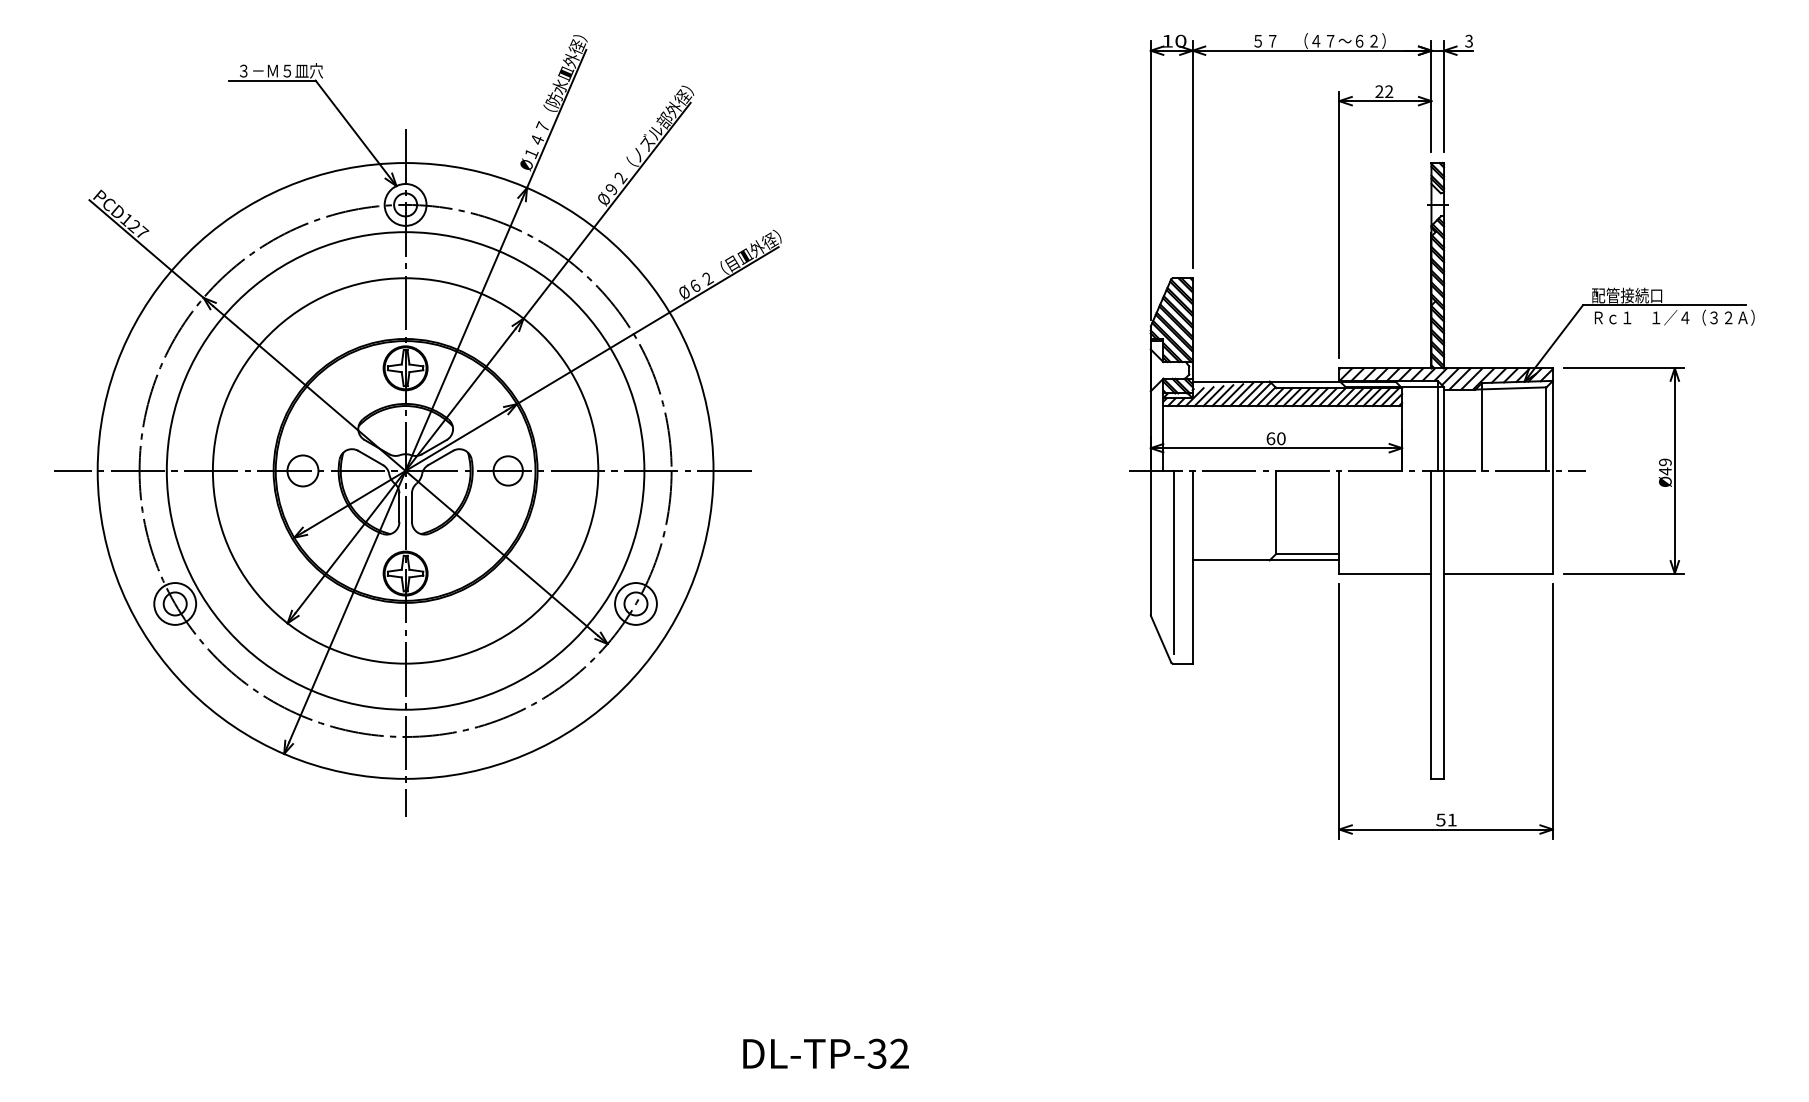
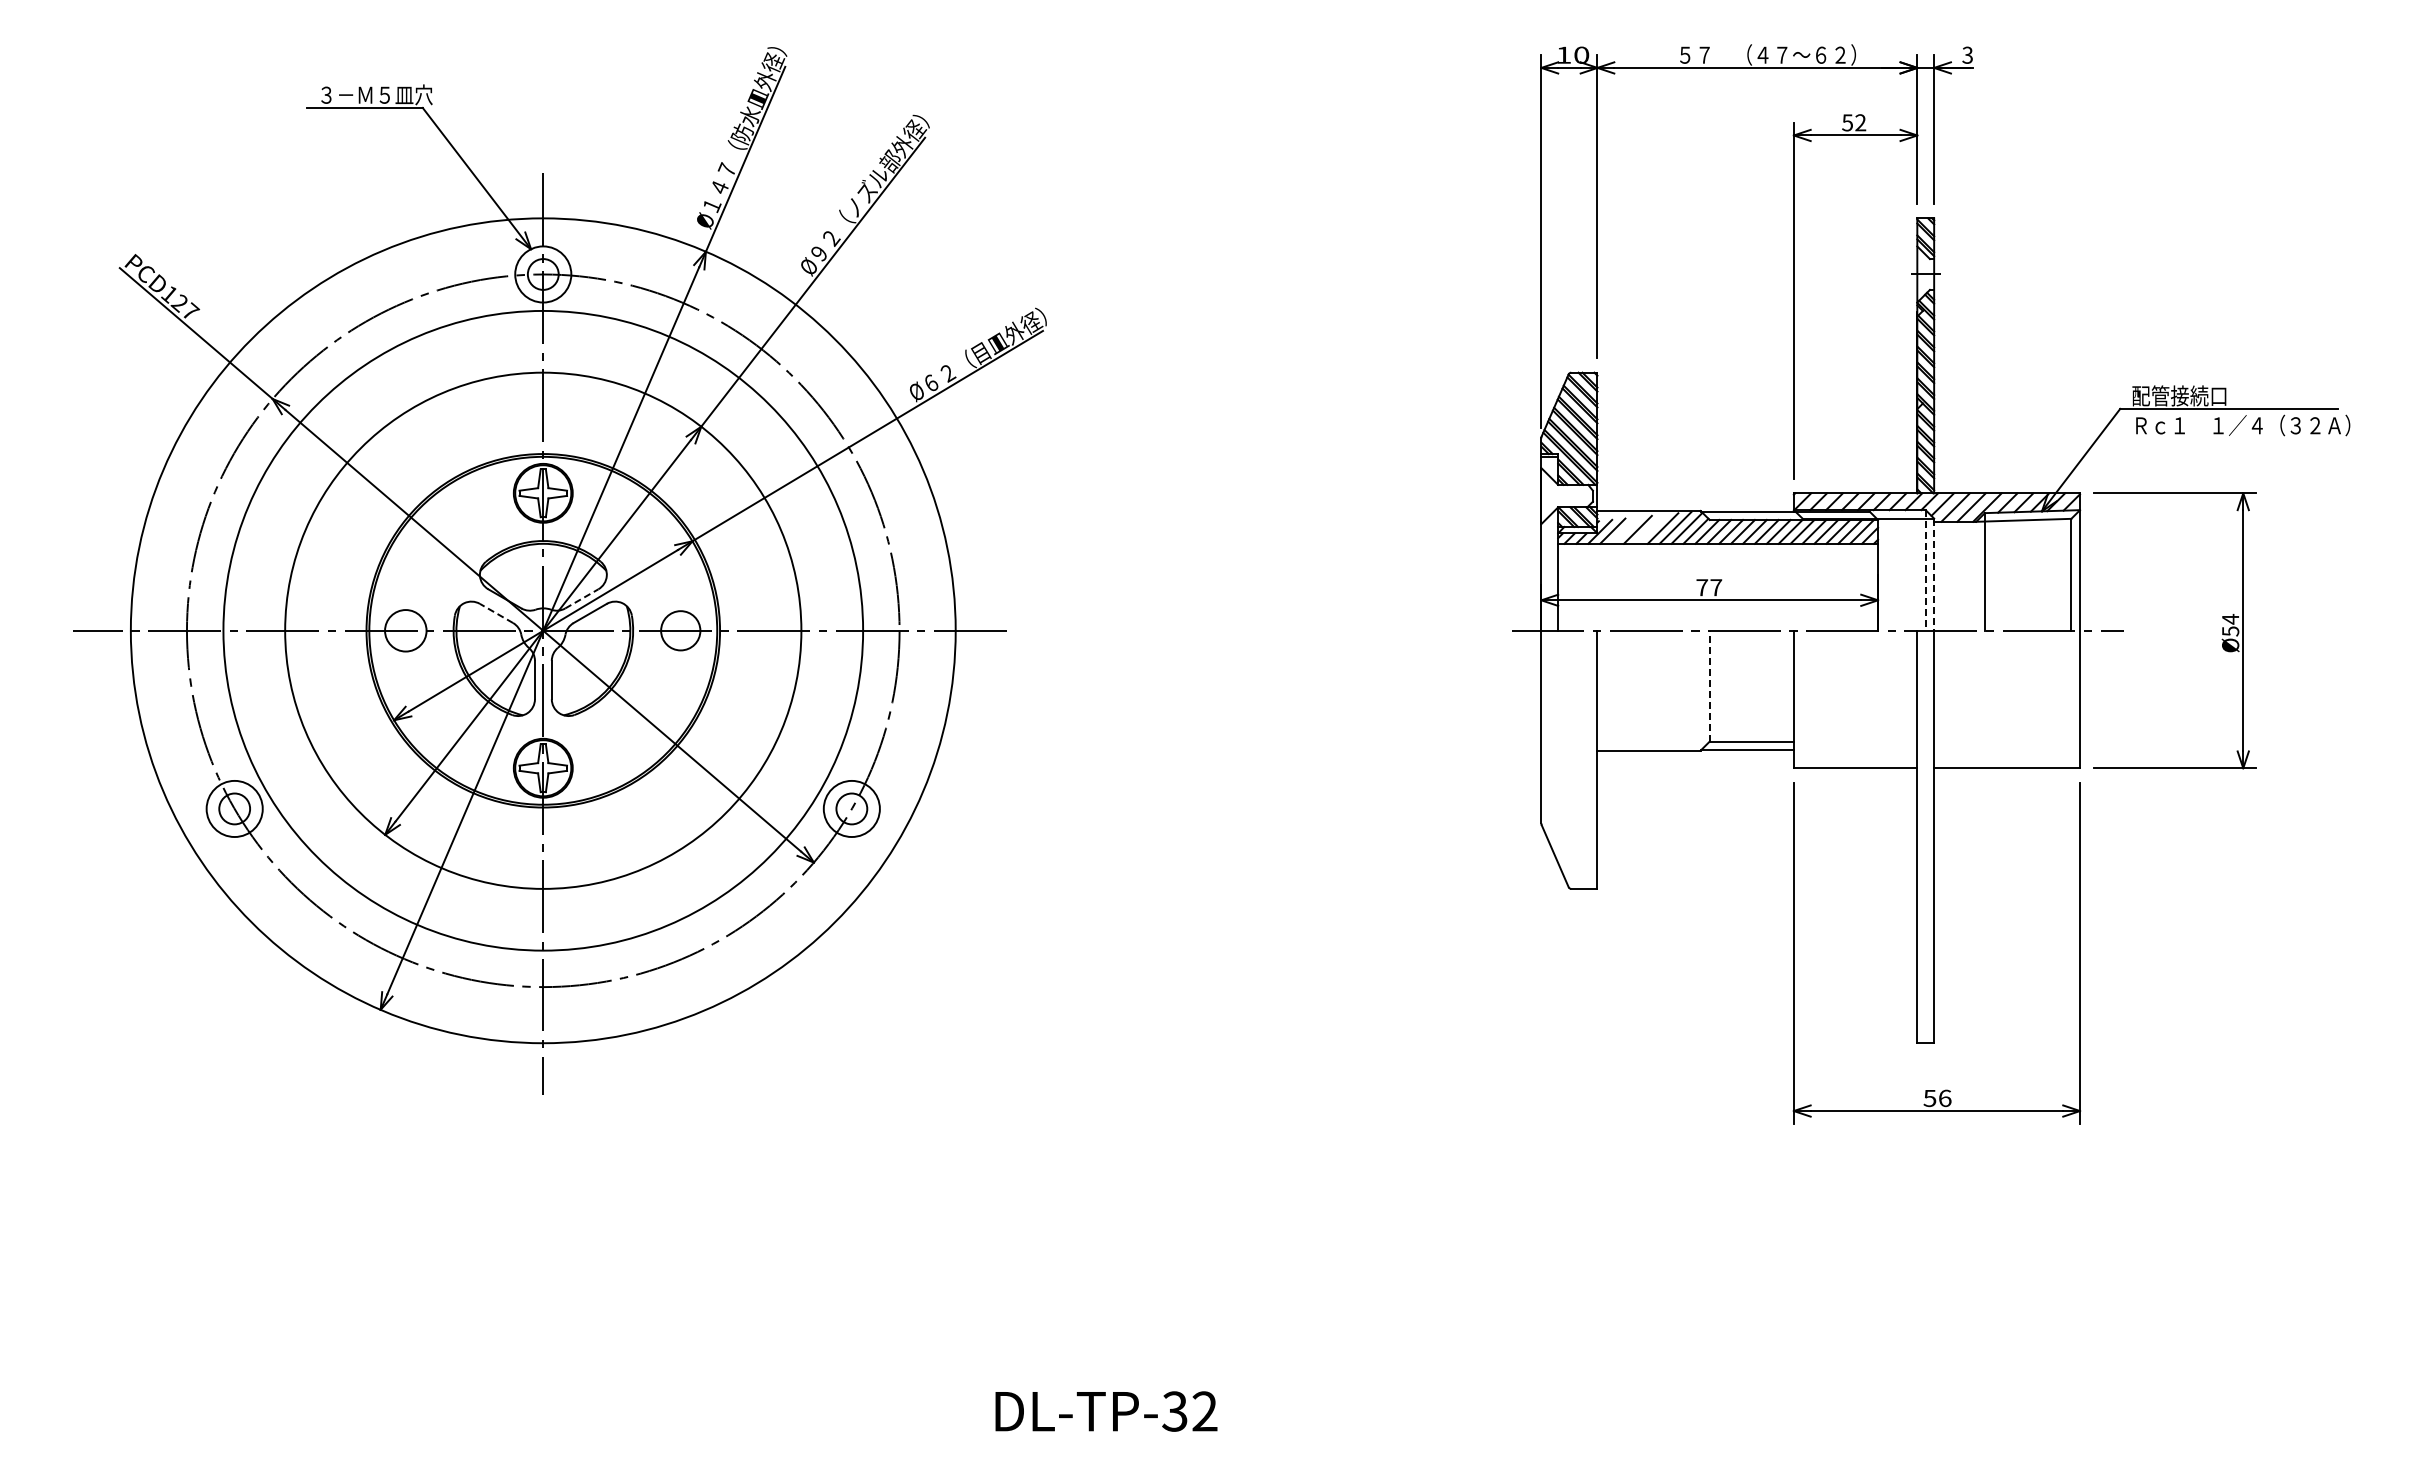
text: (1379, 91) -> (1847, 122), 22 -> 52
line: (1232, 394) -> (1650, 528), removed
line: (1213, 396) -> (1625, 530), removed
line: (1437, 425) -> (1925, 570), solid -> dashed
line: (1444, 429) -> (1934, 575), solid -> dashed
text: (1276, 438) -> (1709, 587), 60 -> 77
line: (434, 446) -> (582, 598), solid -> dashed
line: (370, 458) -> (496, 613), solid -> dashed
text: (1665, 466) -> (2230, 624), Ø49 -> Ø54
line: (1276, 511) -> (1709, 685), solid -> dashed
line: (1174, 562) -> (1572, 753), removed
text: (1452, 820) -> (1945, 1098), 51 -> 56

